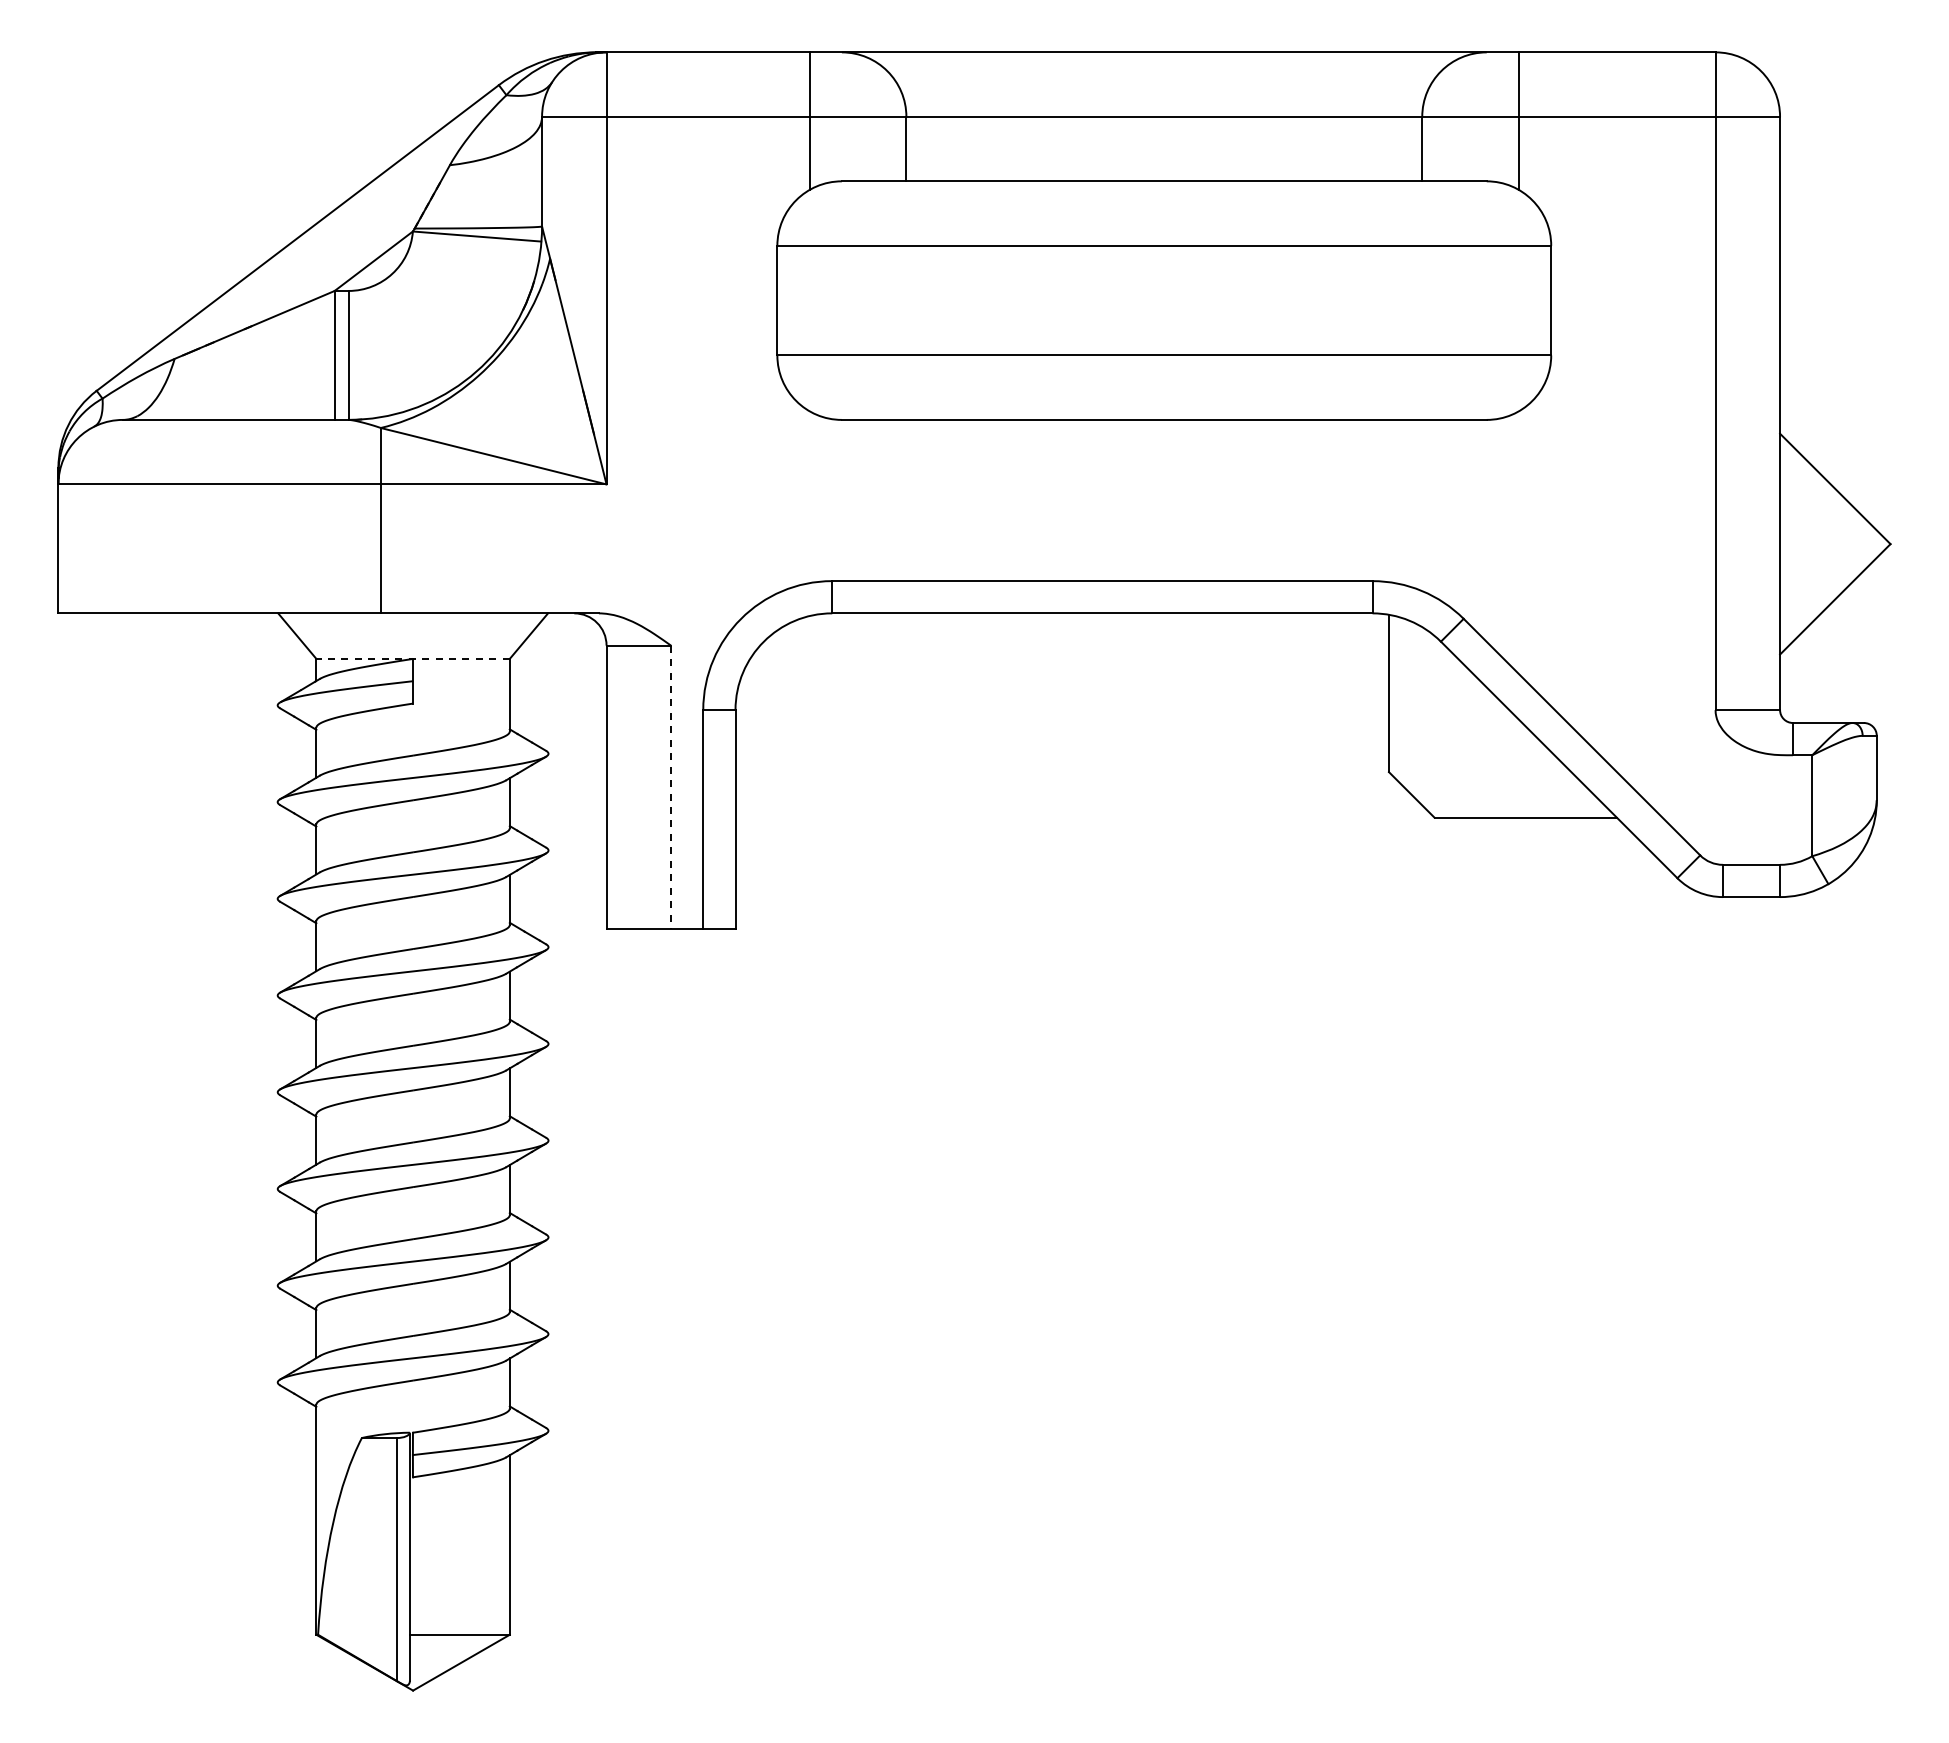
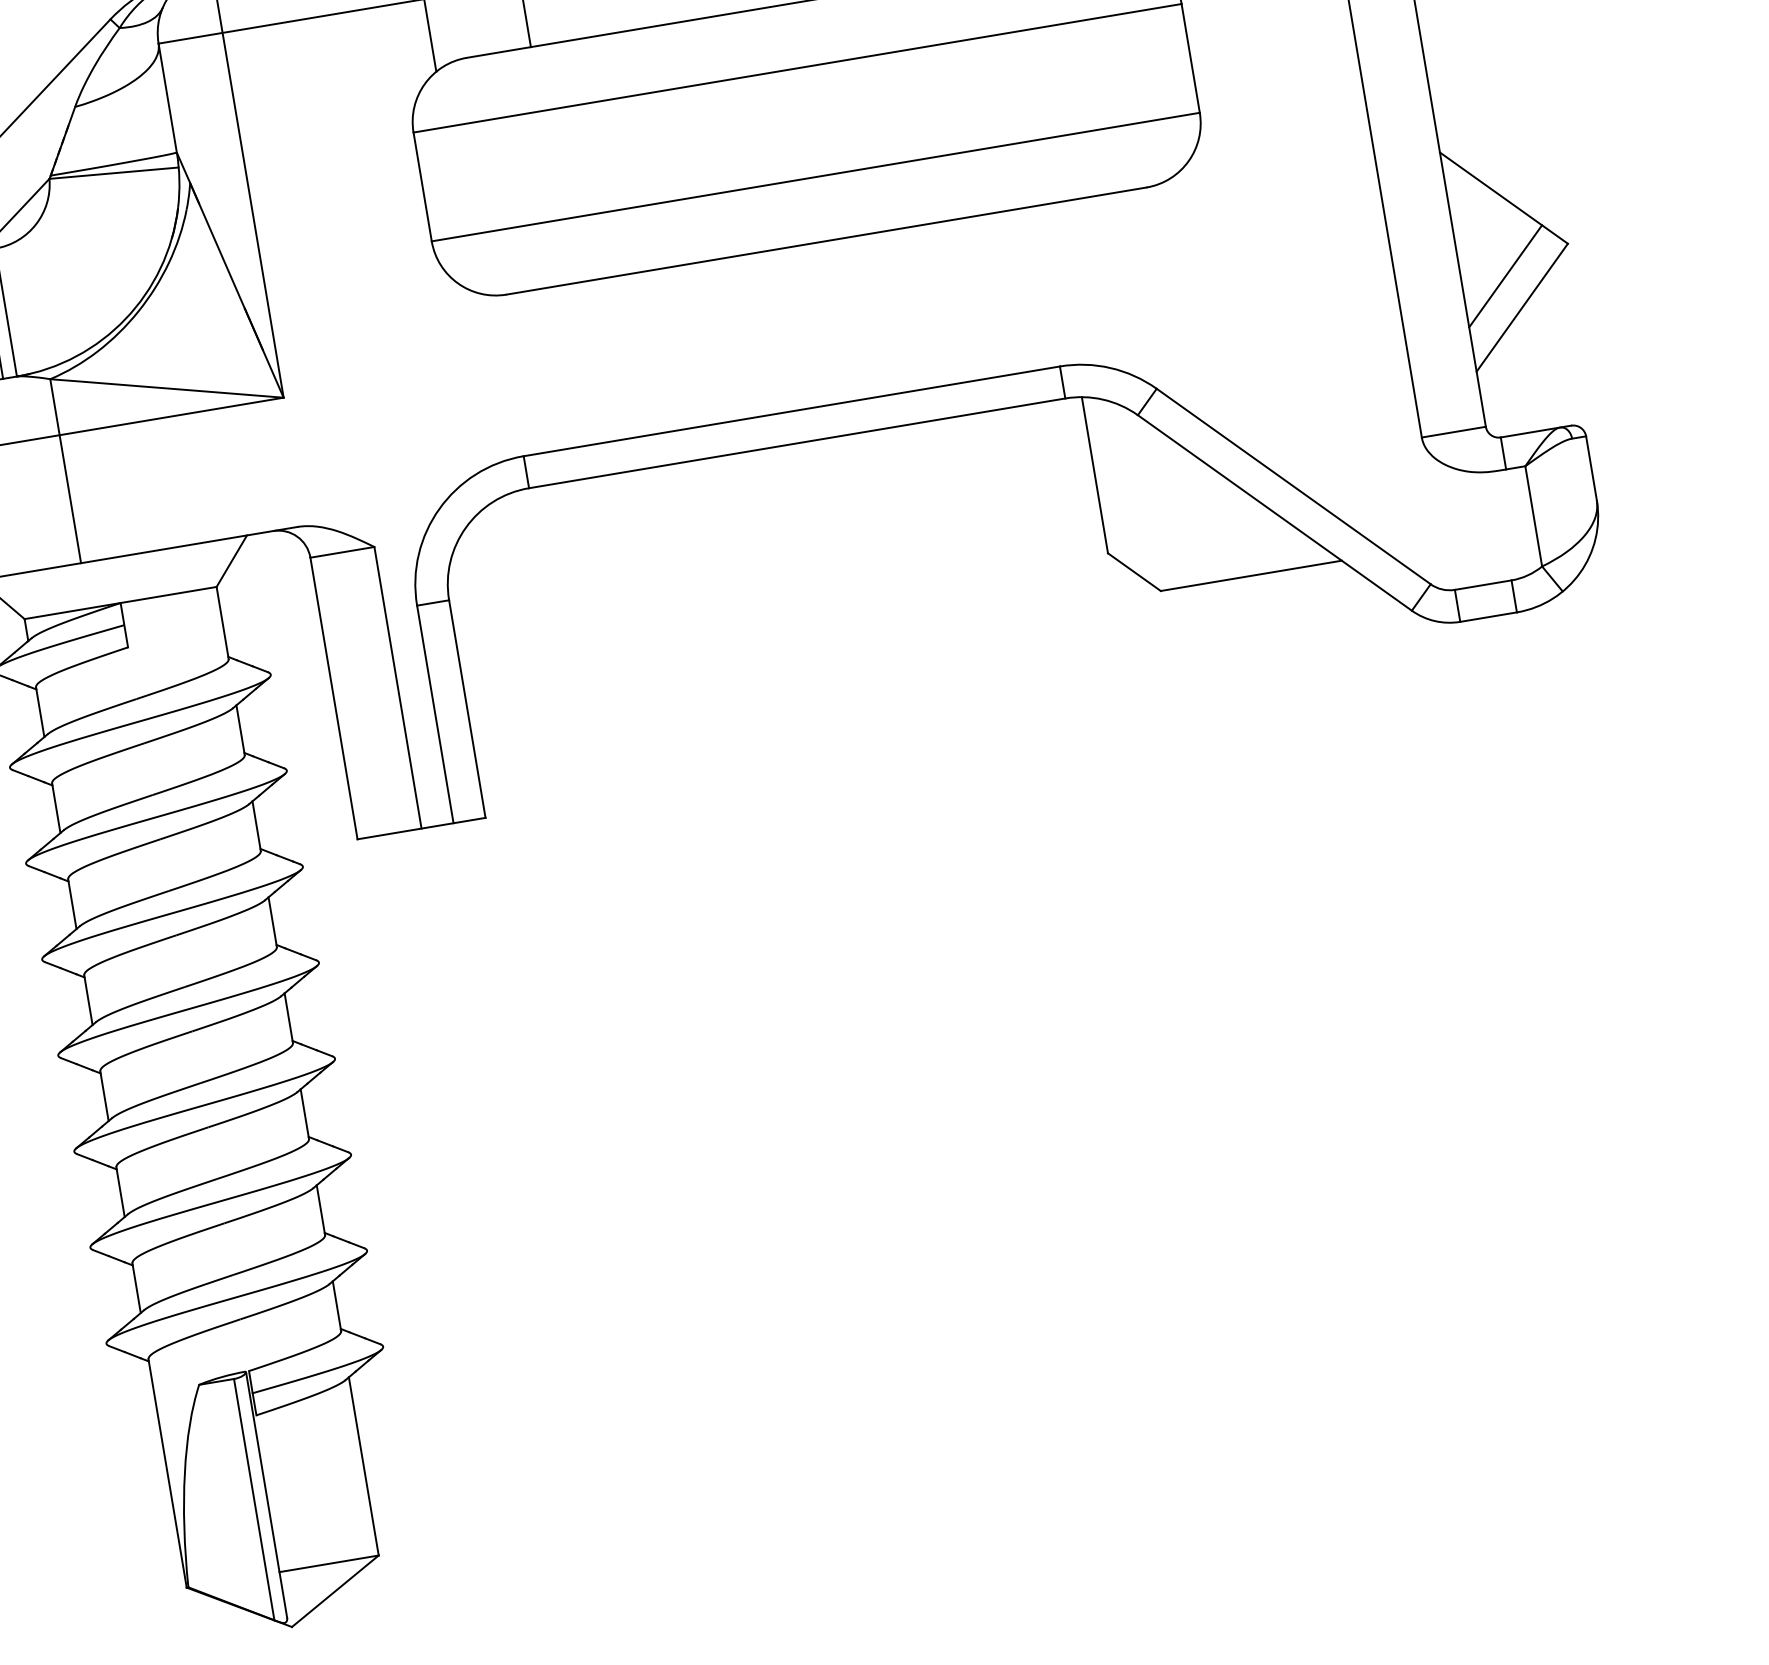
line: (1824, 565) -> (1505, 275), added
line: (413, 658) -> (120, 602), dashed -> solid
line: (671, 787) -> (398, 687), dashed -> solid

